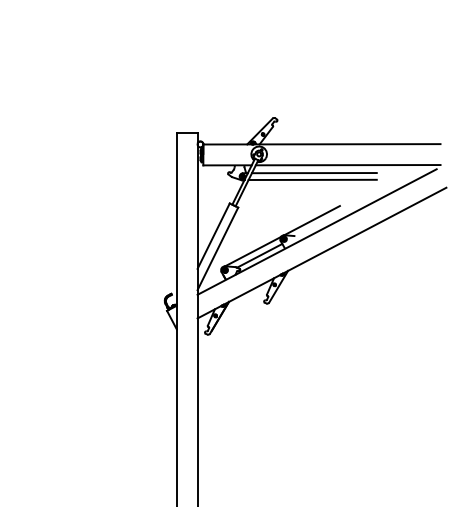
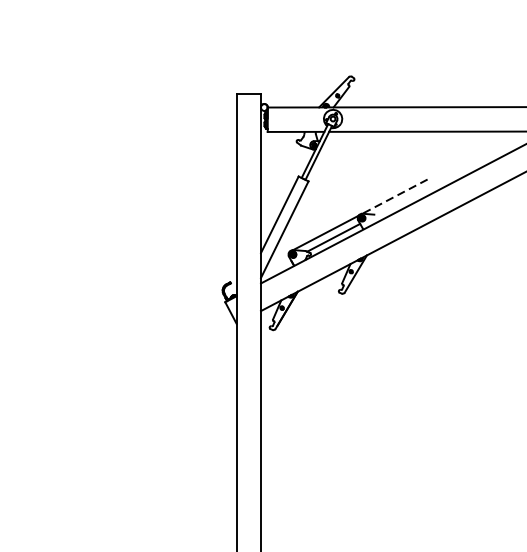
line: (313, 173) -> (396, 141), removed
line: (312, 179) -> (395, 148), removed
line: (311, 220) -> (394, 196), solid -> dashed

